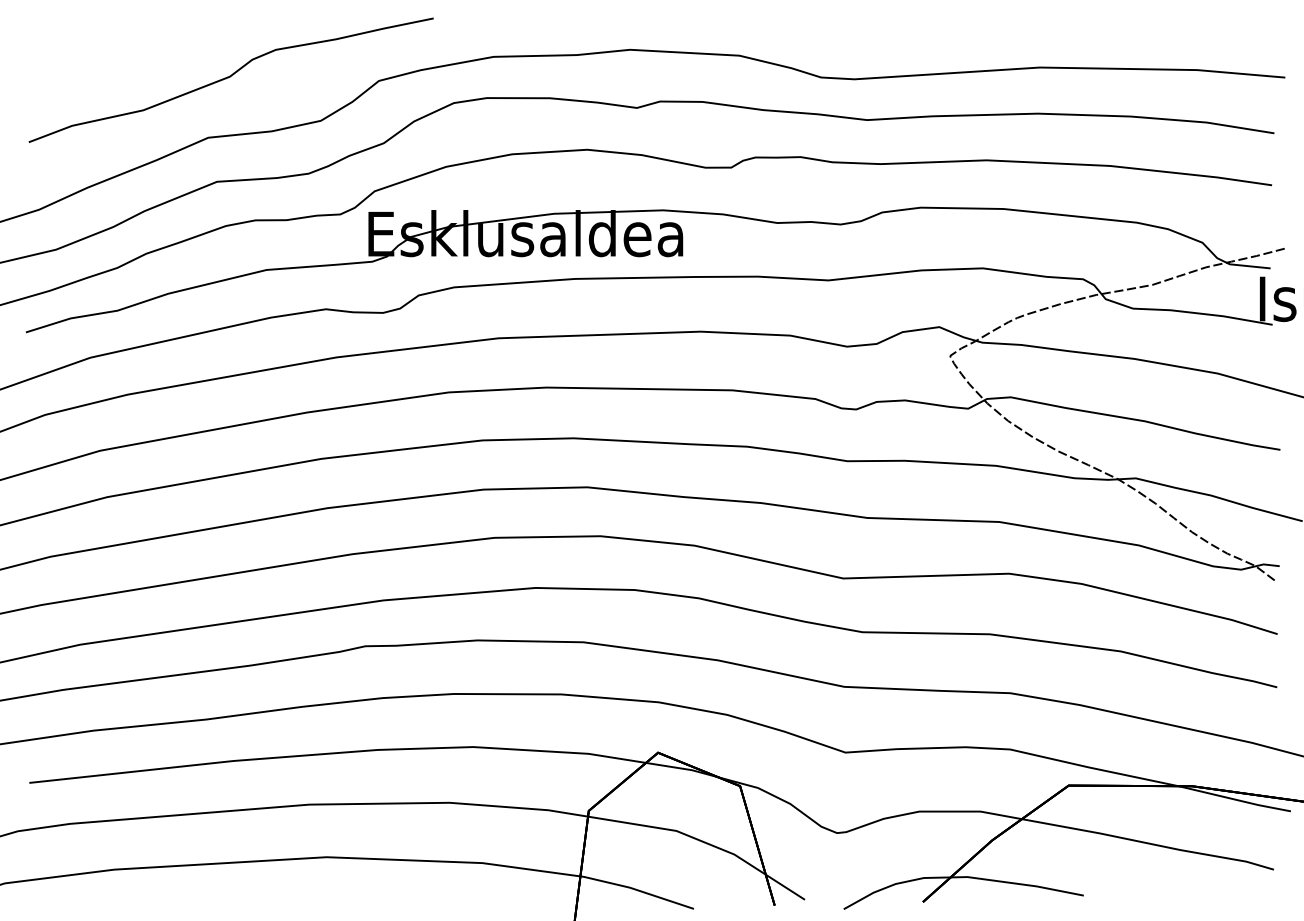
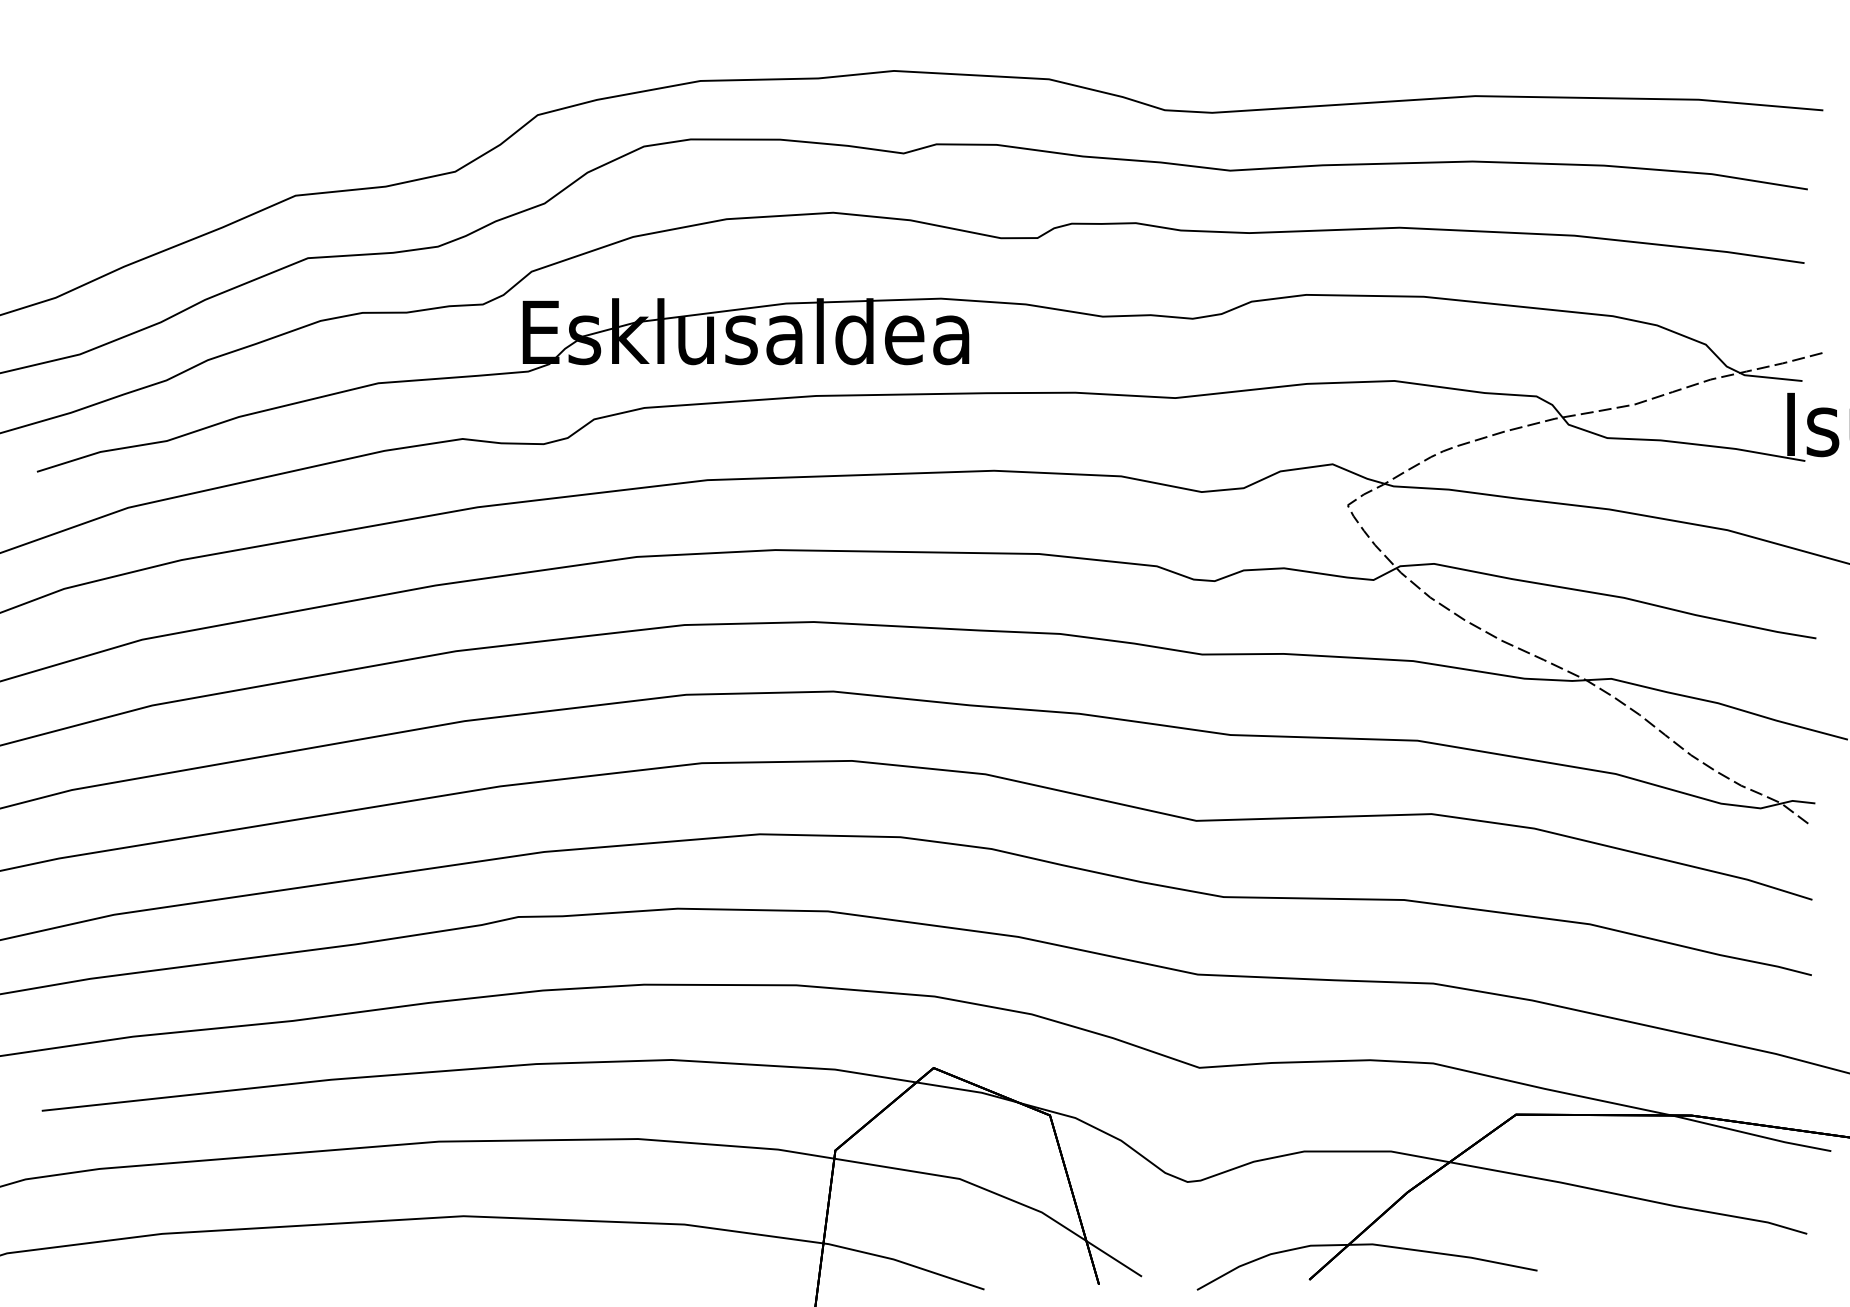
curve: (230, 76) -> (327, 109), removed

